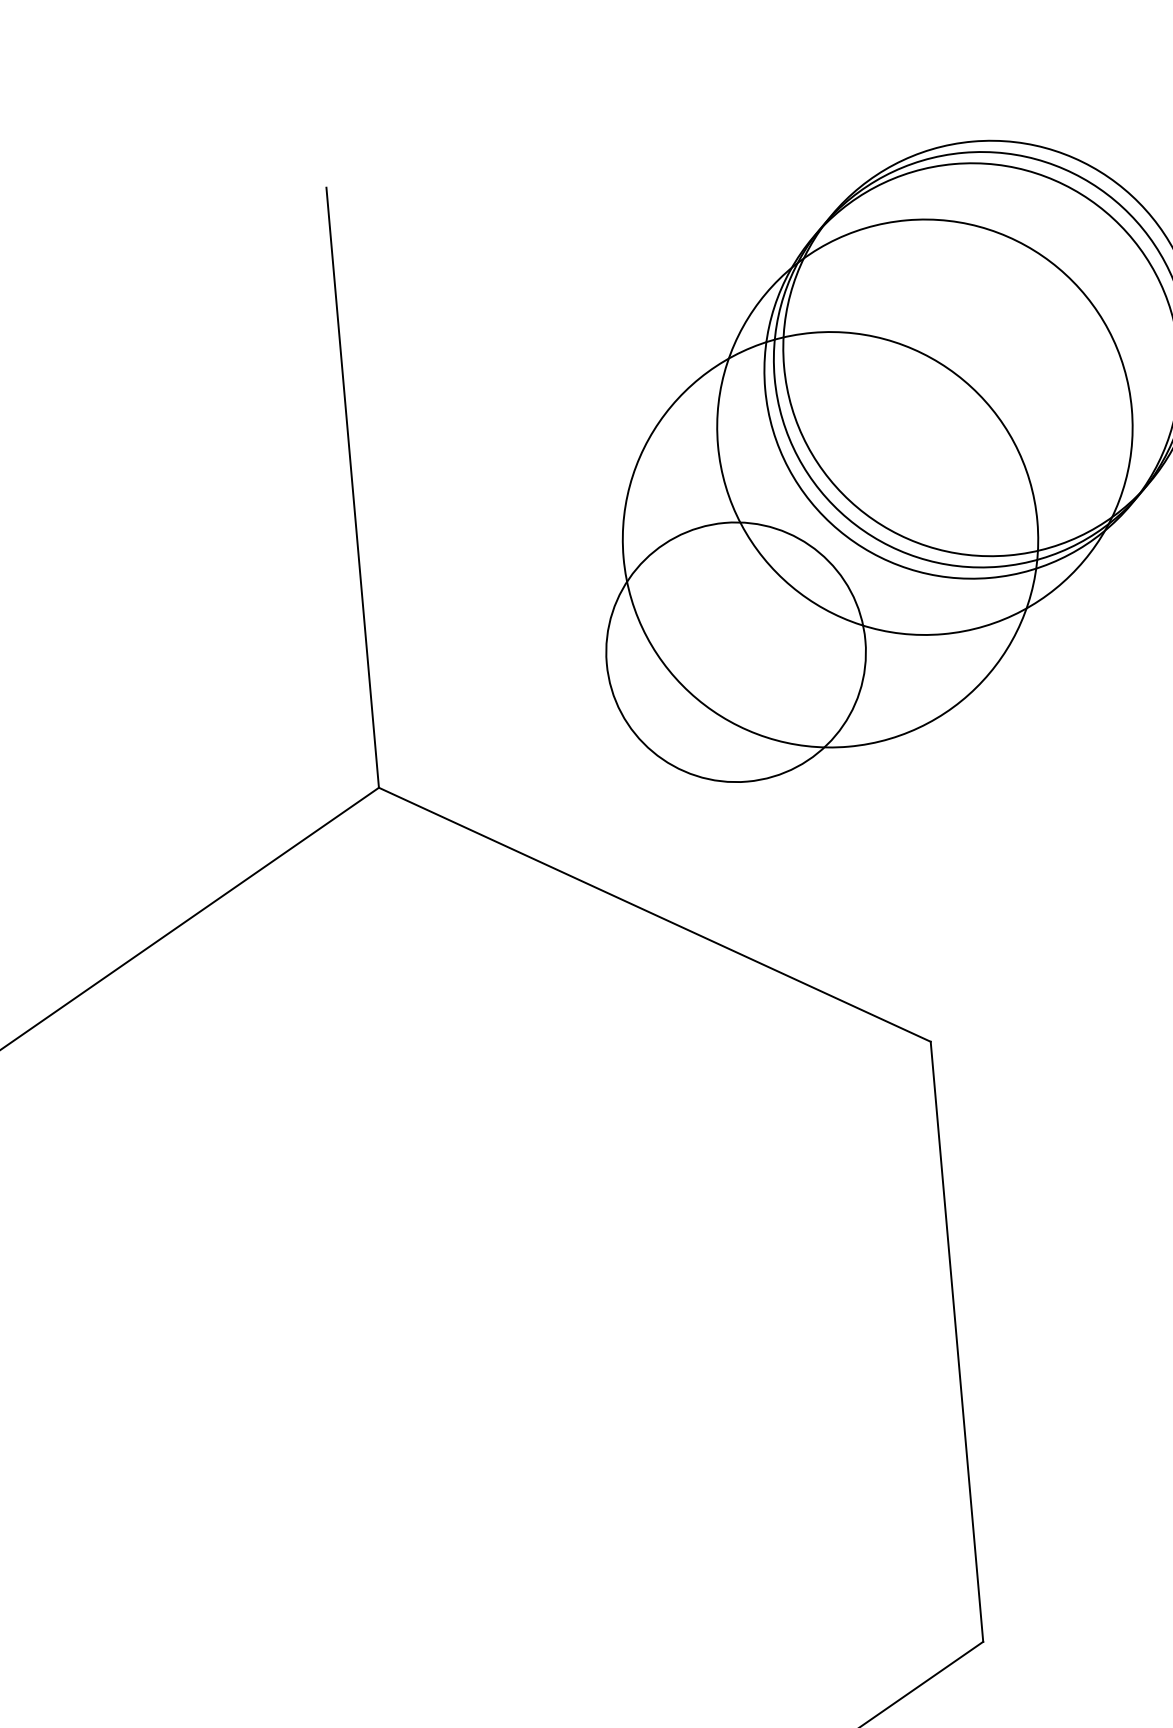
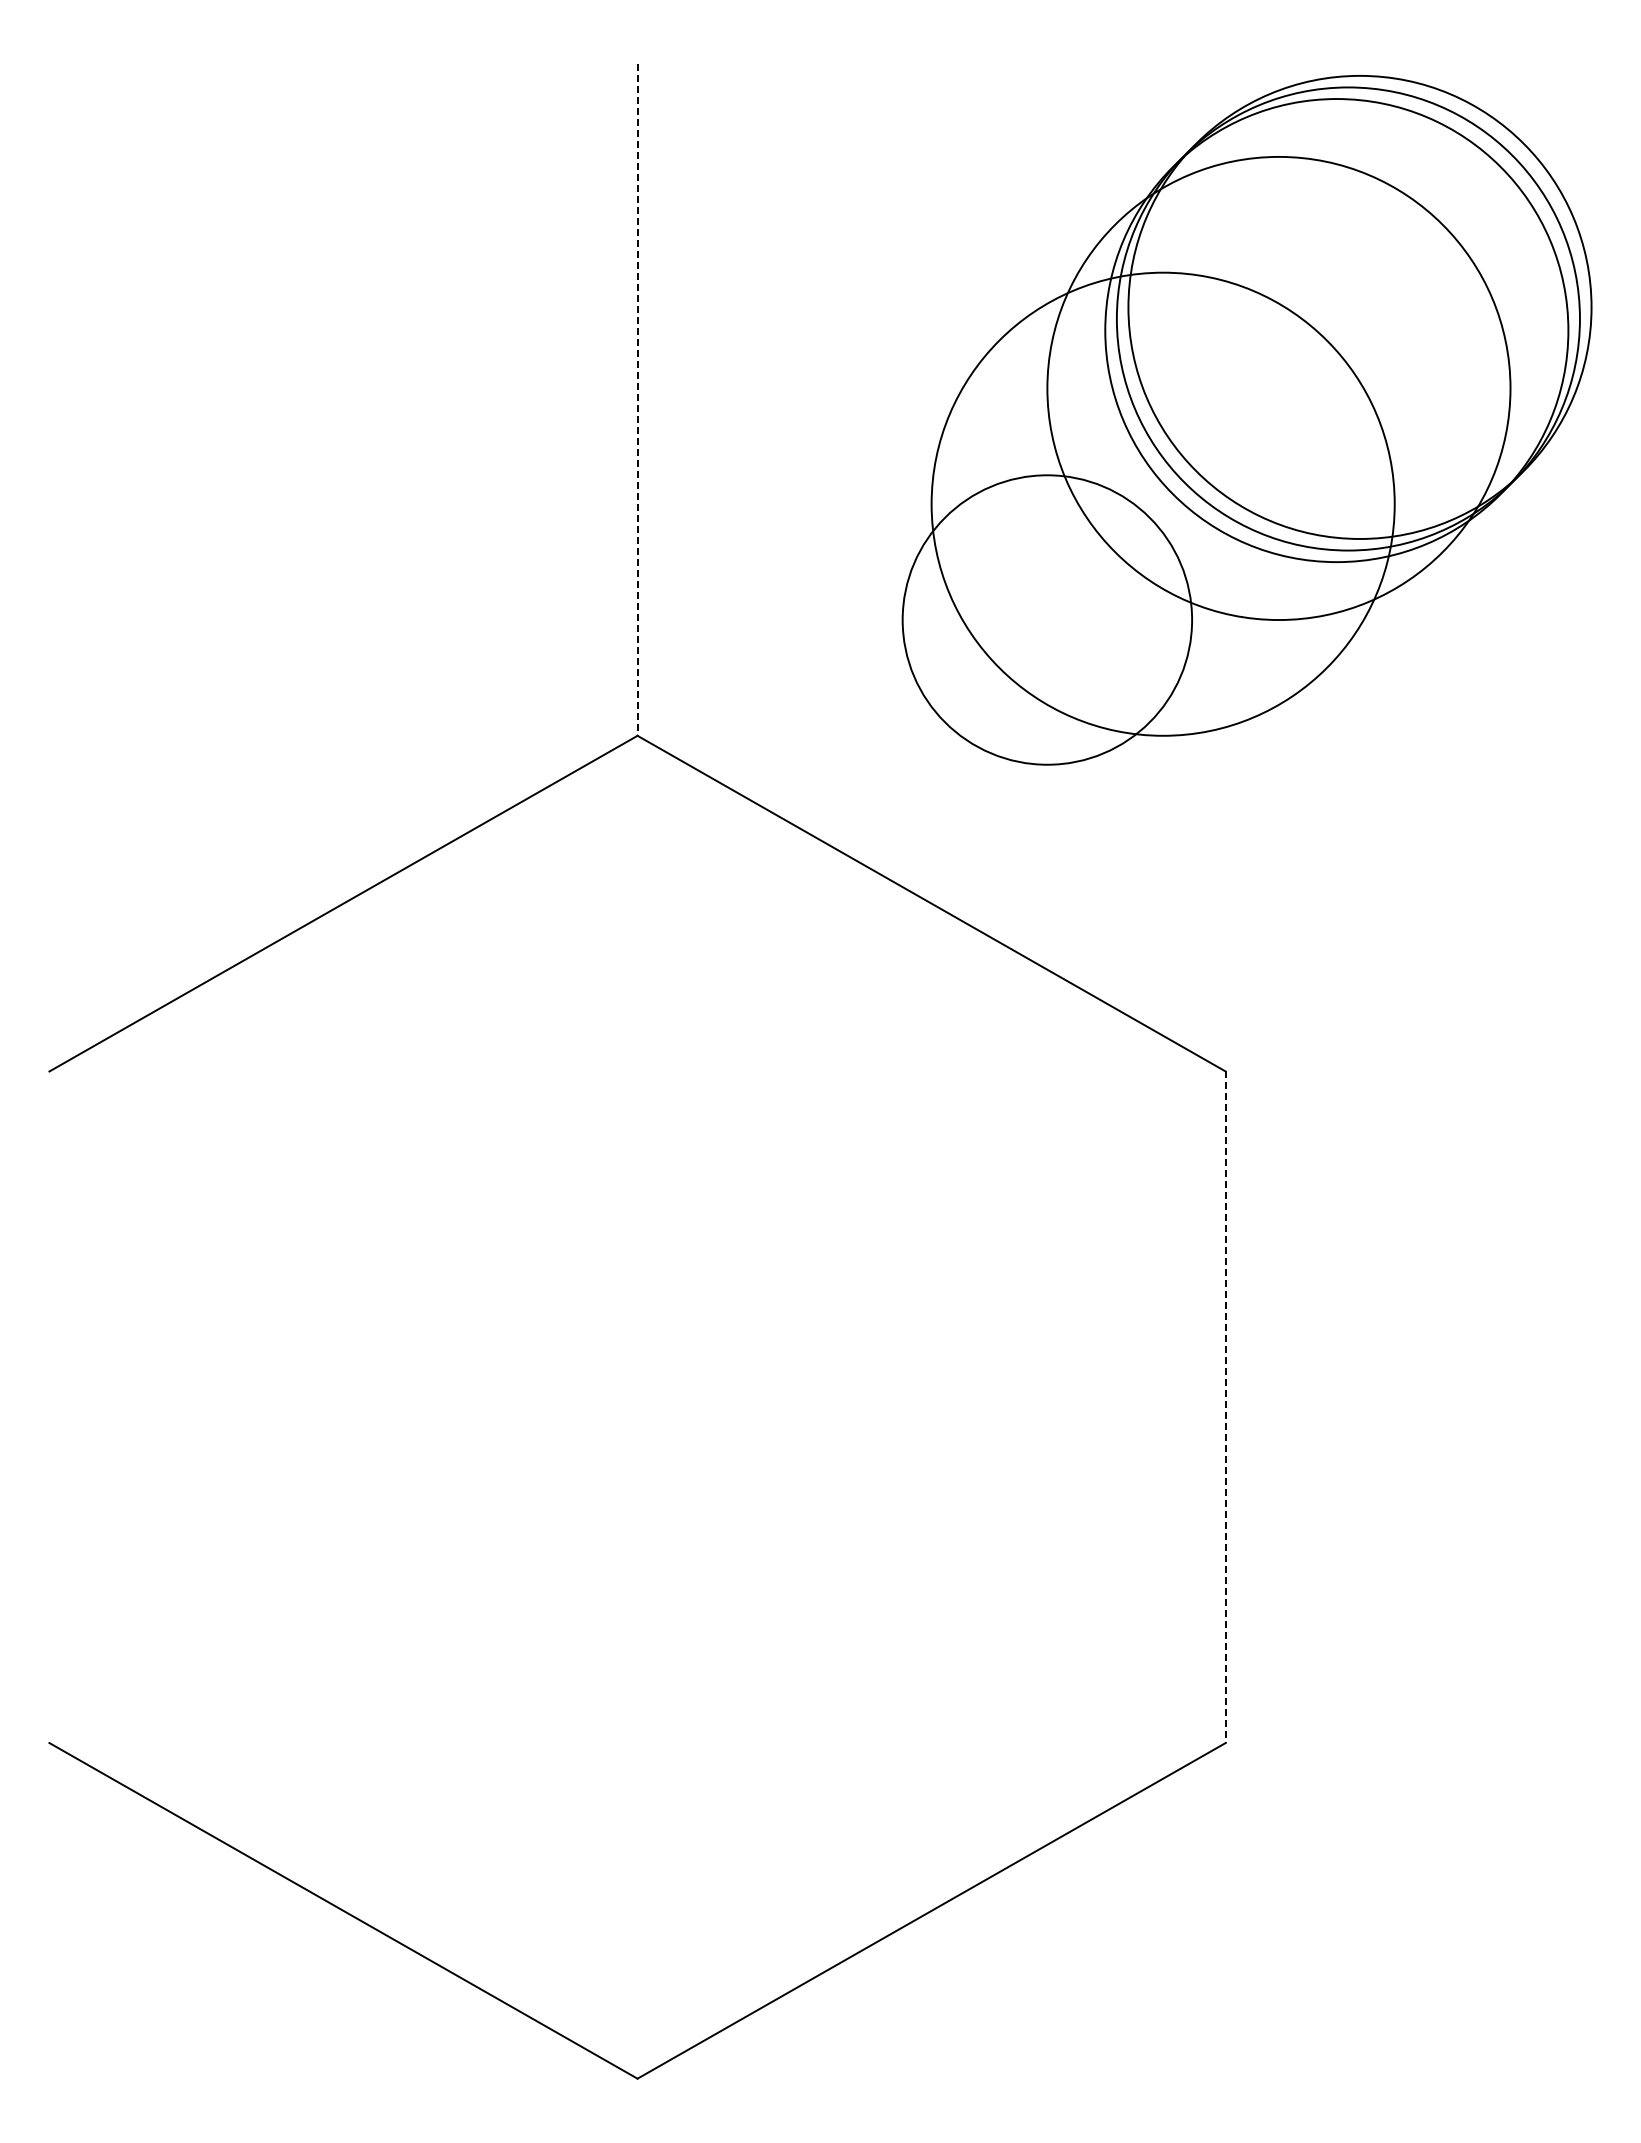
line: (352, 488) -> (637, 400), solid -> dashed
line: (956, 1342) -> (1225, 1407), solid -> dashed

